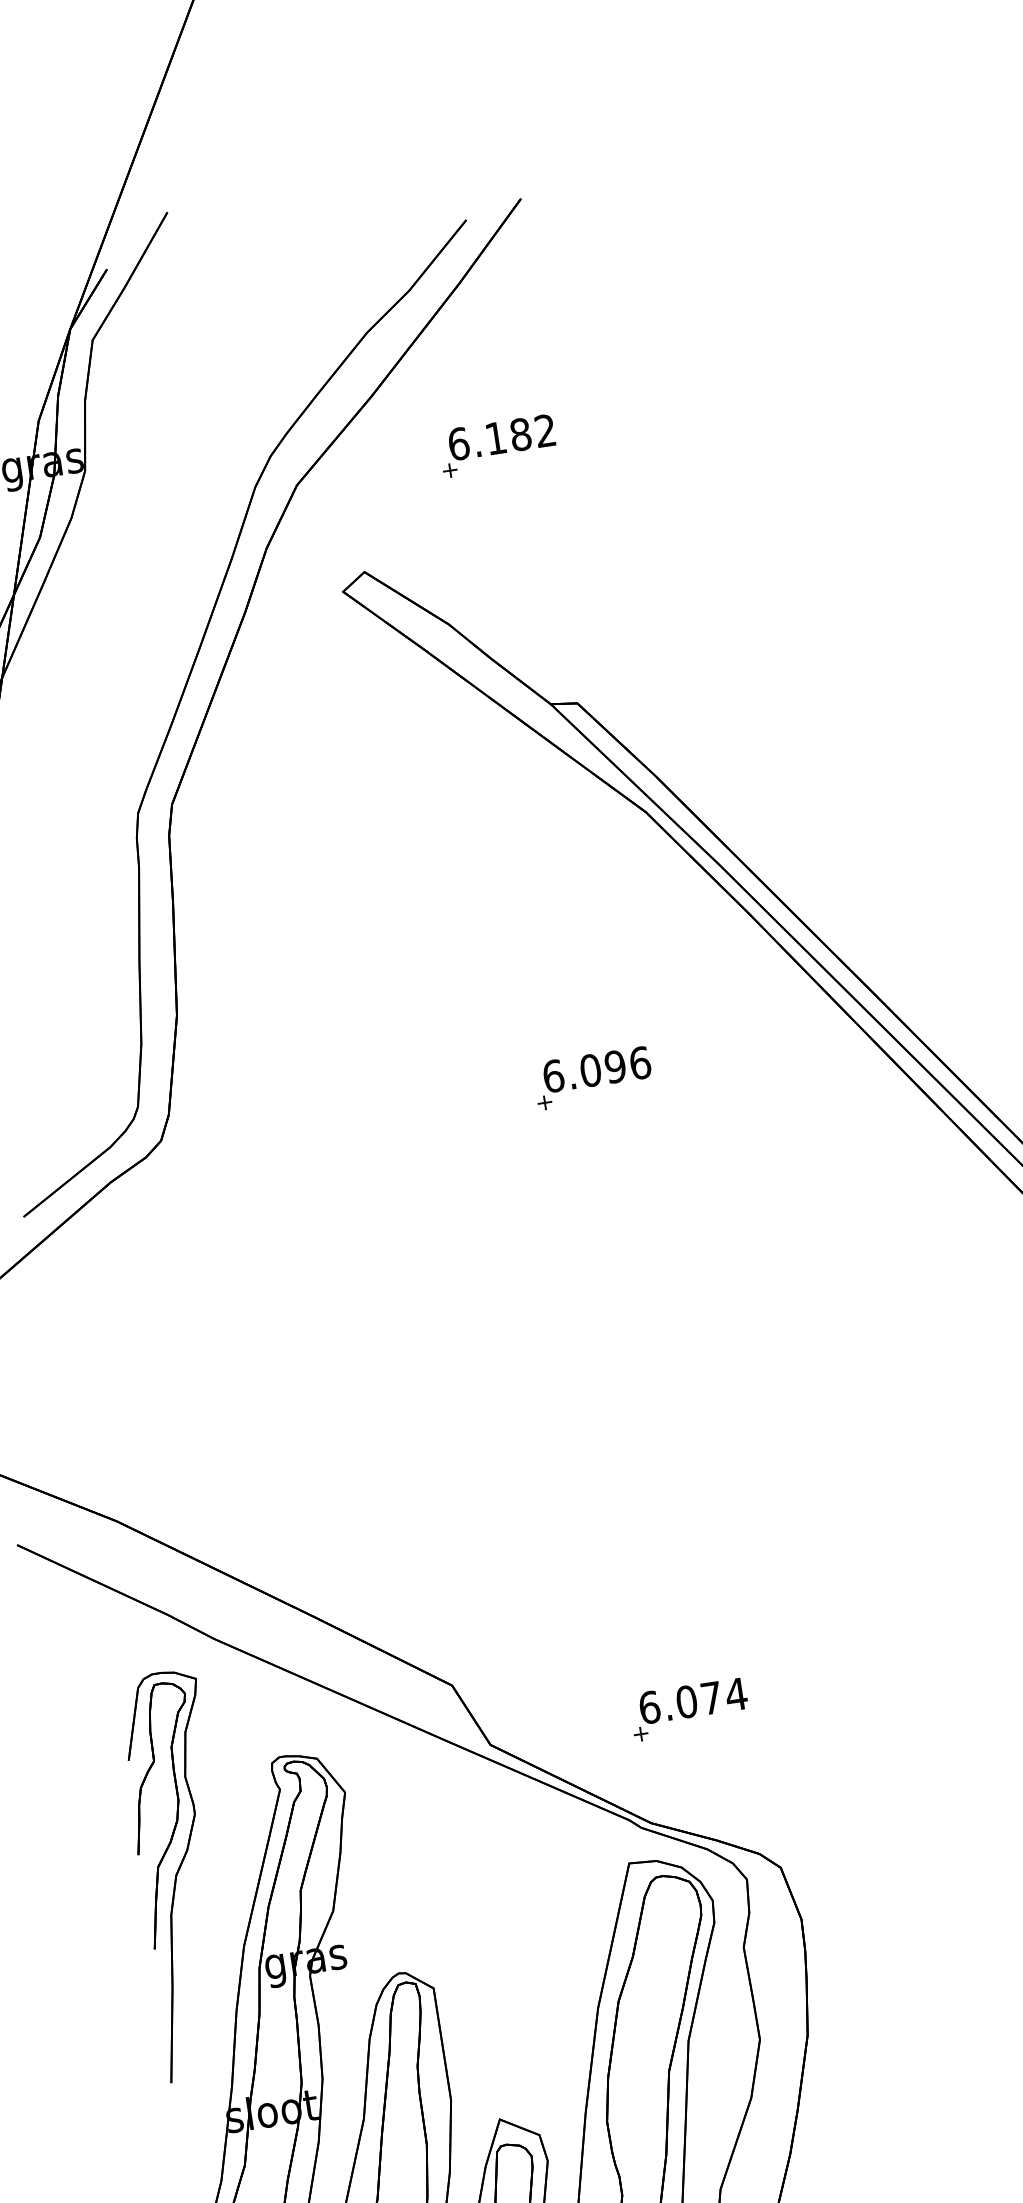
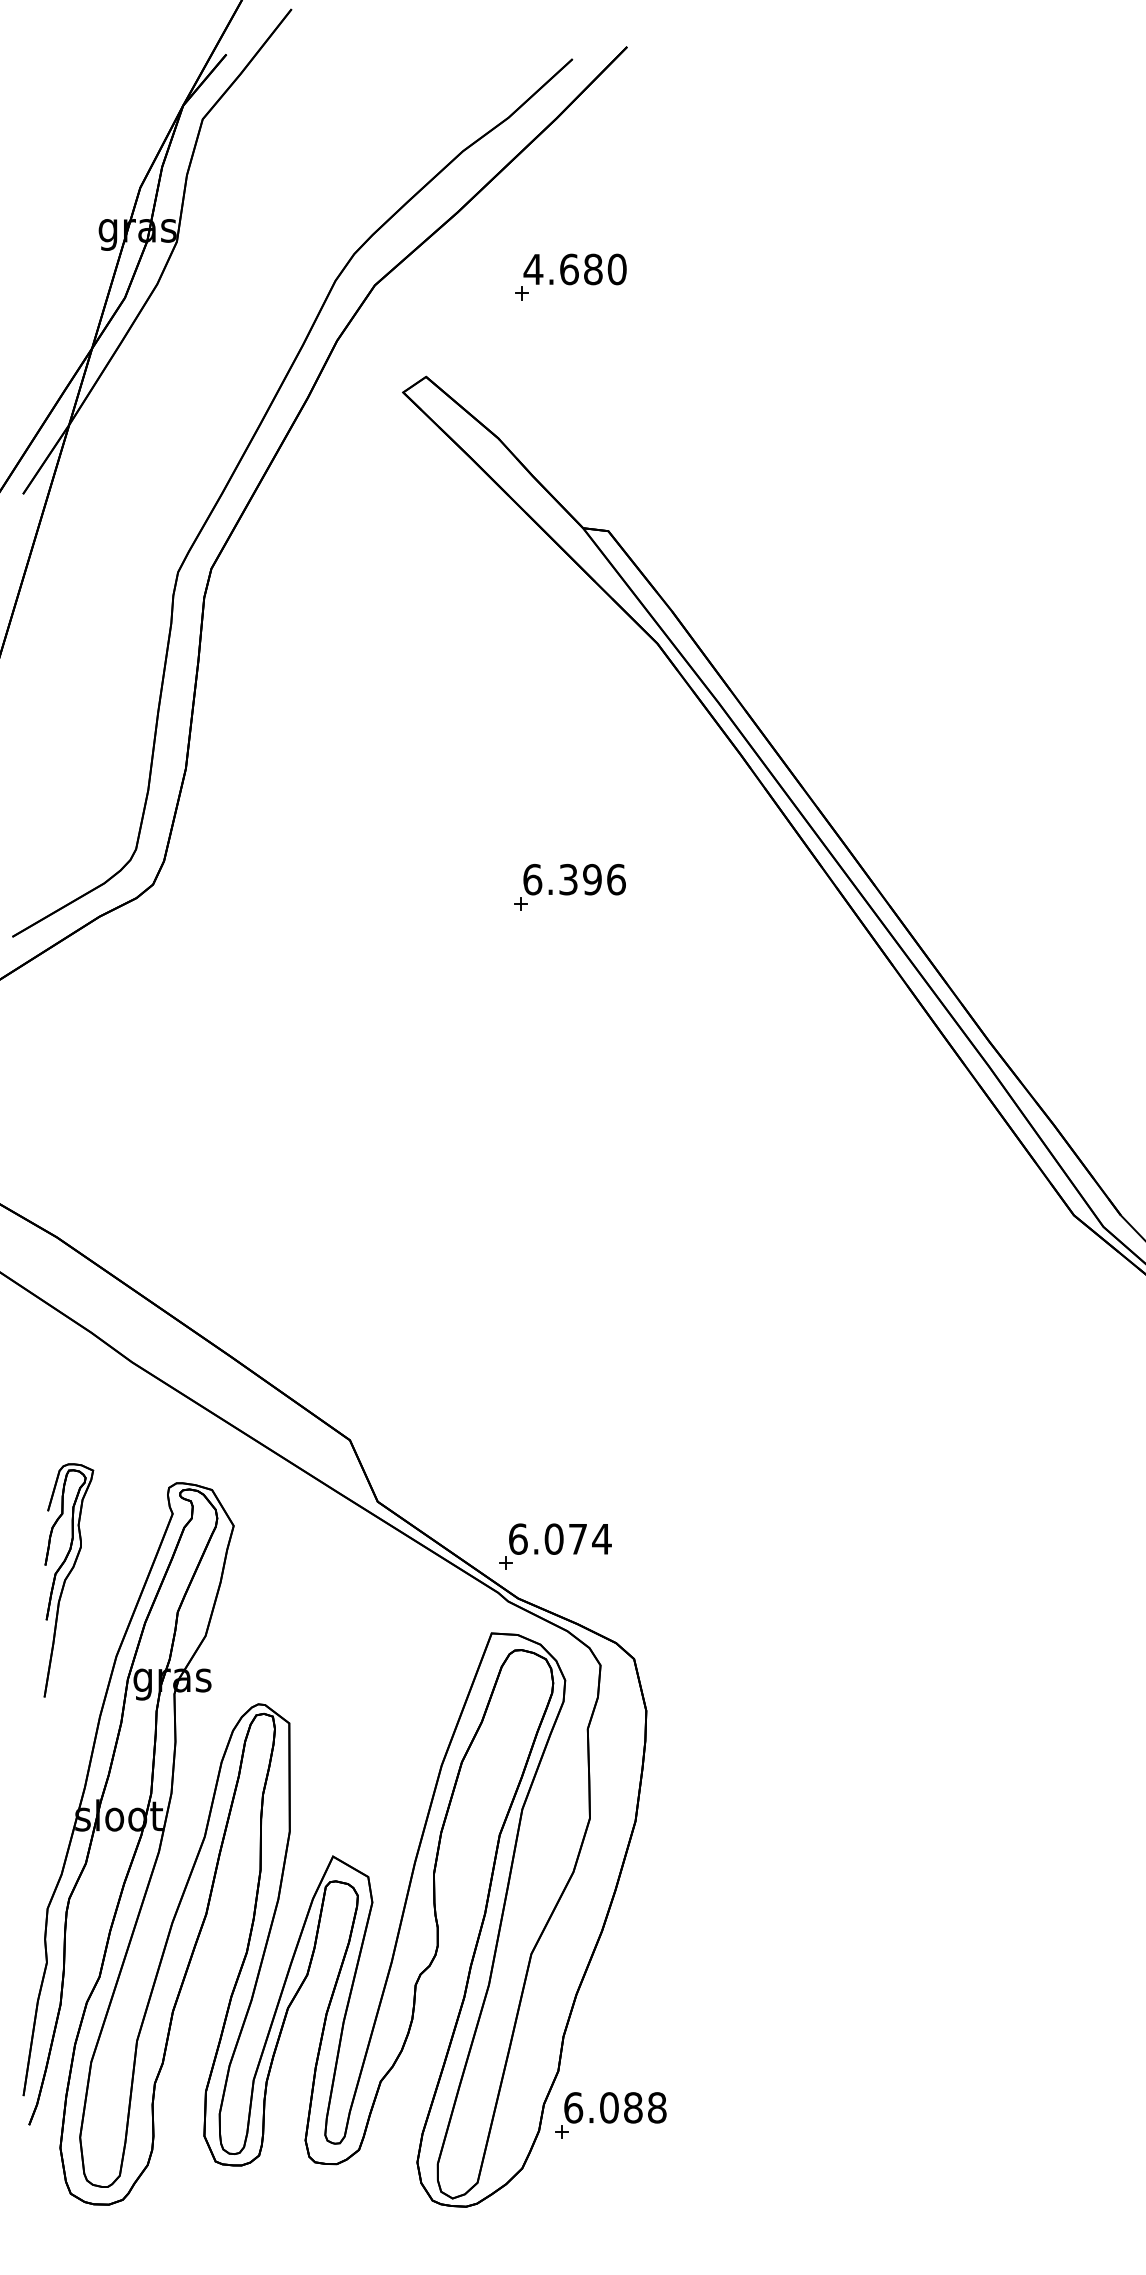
text: (501, 437) -> (574, 269), 6.182 -> 4.680
text: (590, 1070) -> (568, 879), 6.096 -> 6.396
part: (689, 1709) -> (555, 1546), moved
part: (182, 1874) -> (68, 1580), size x0.6

